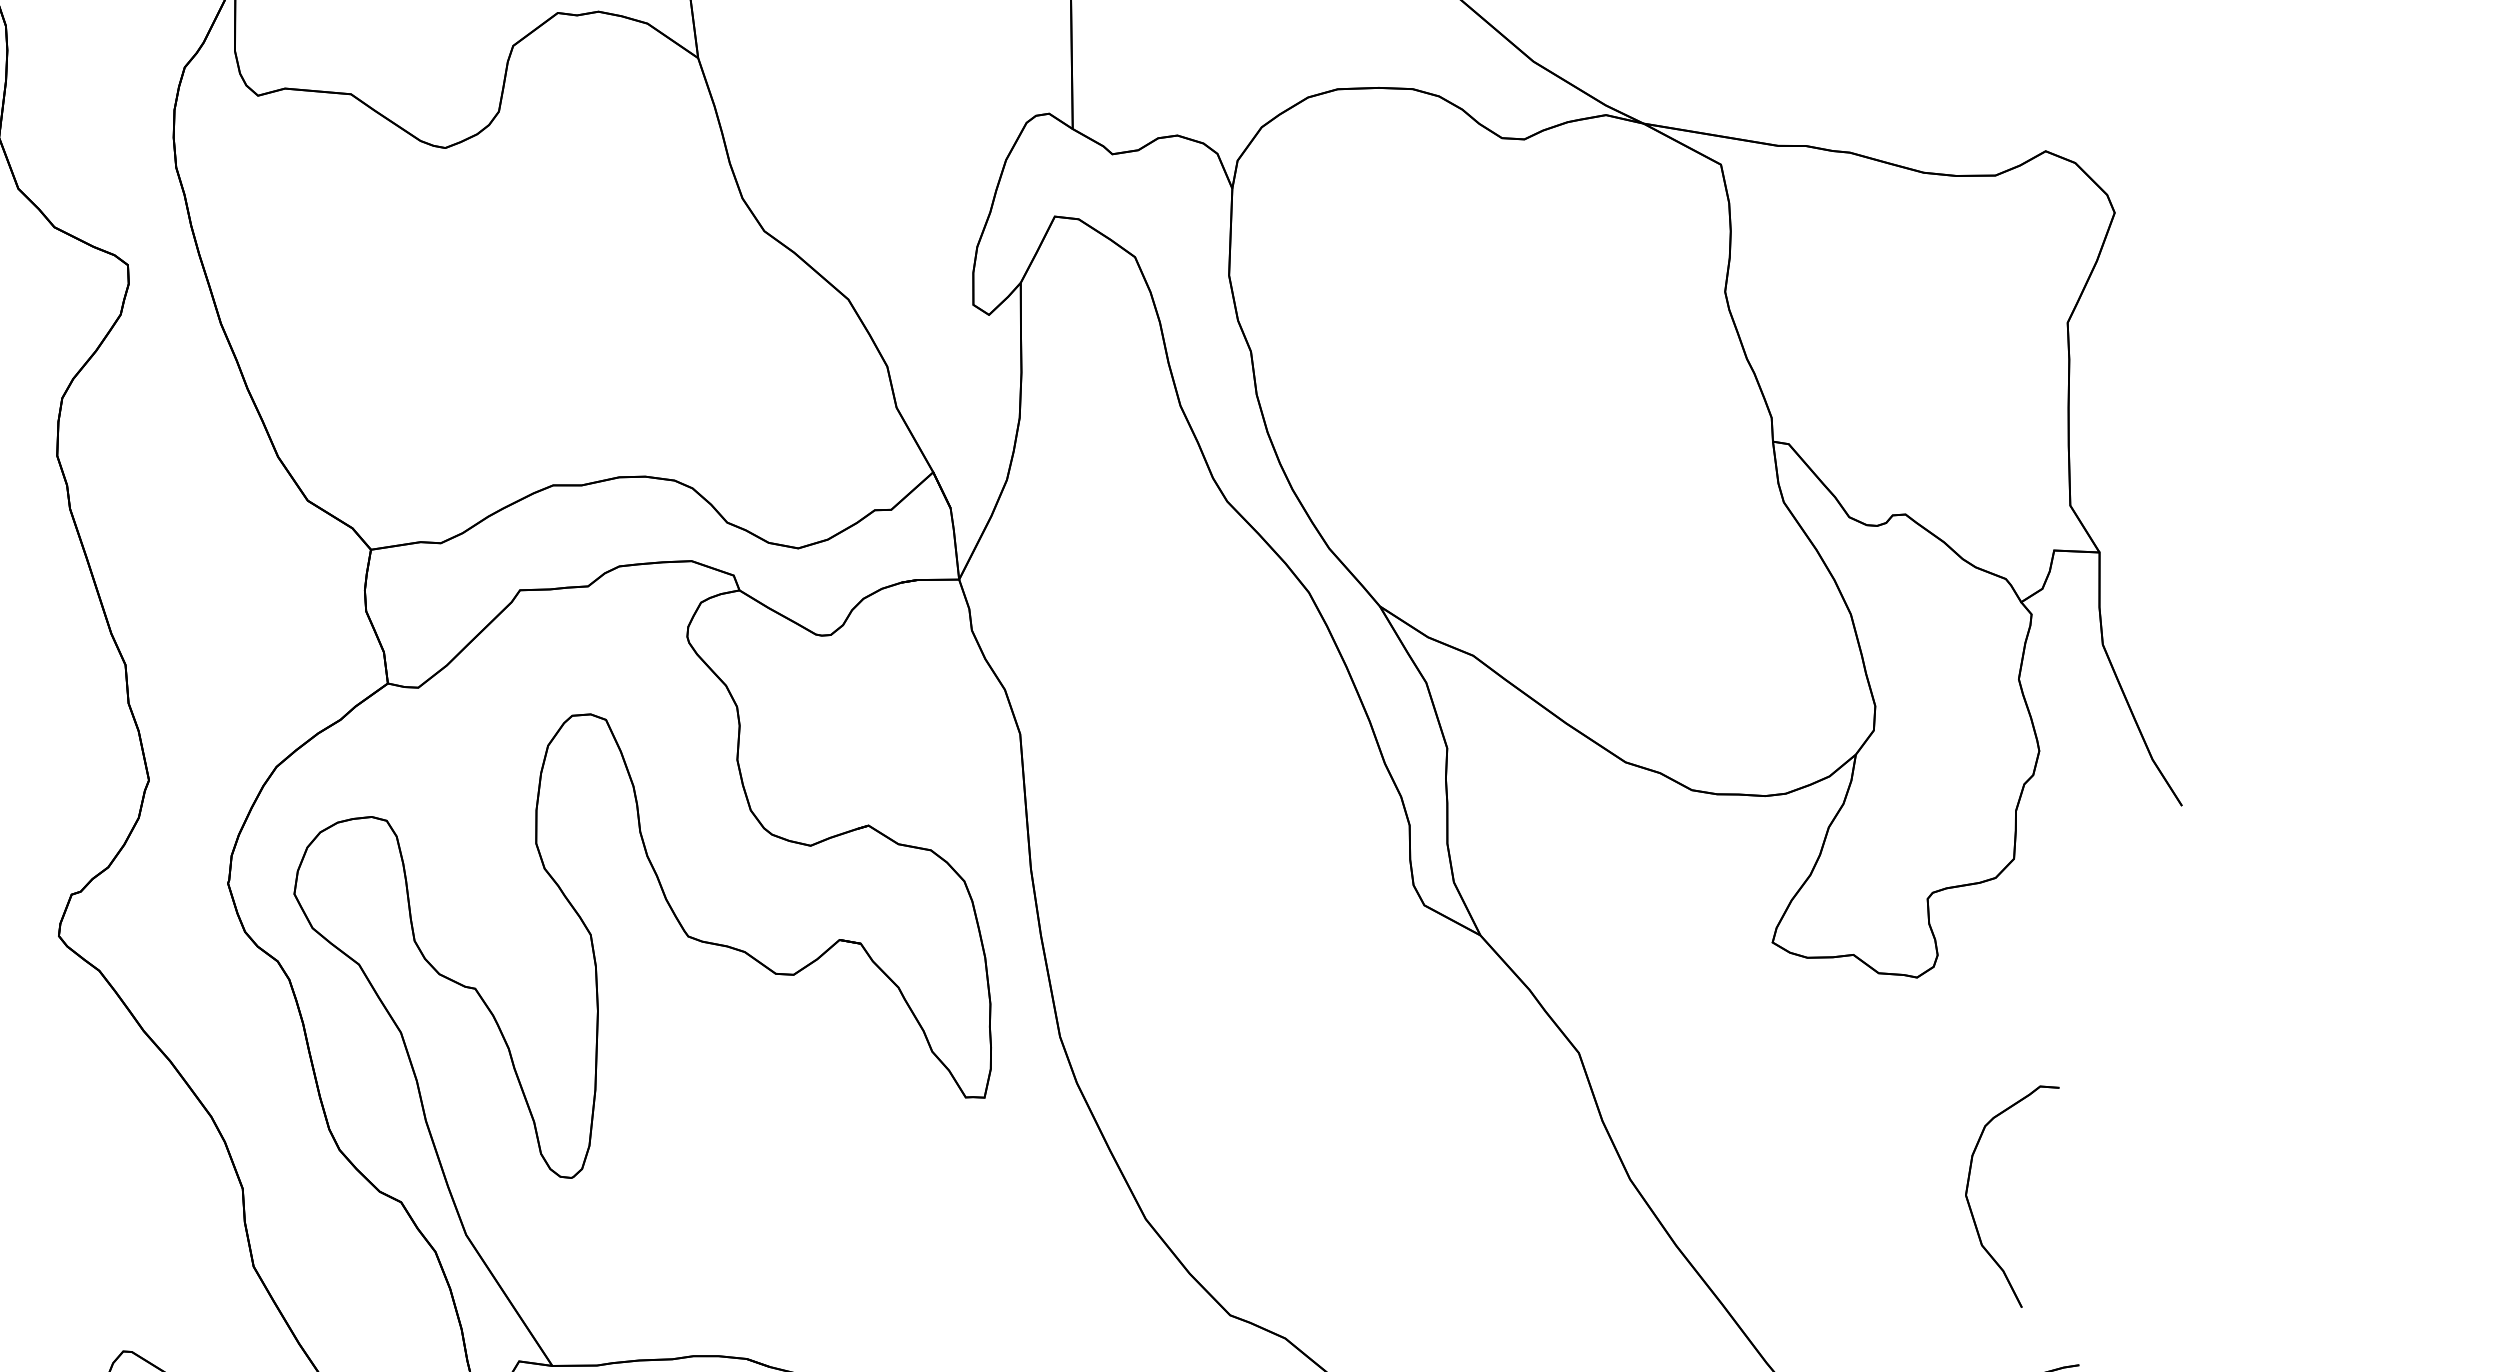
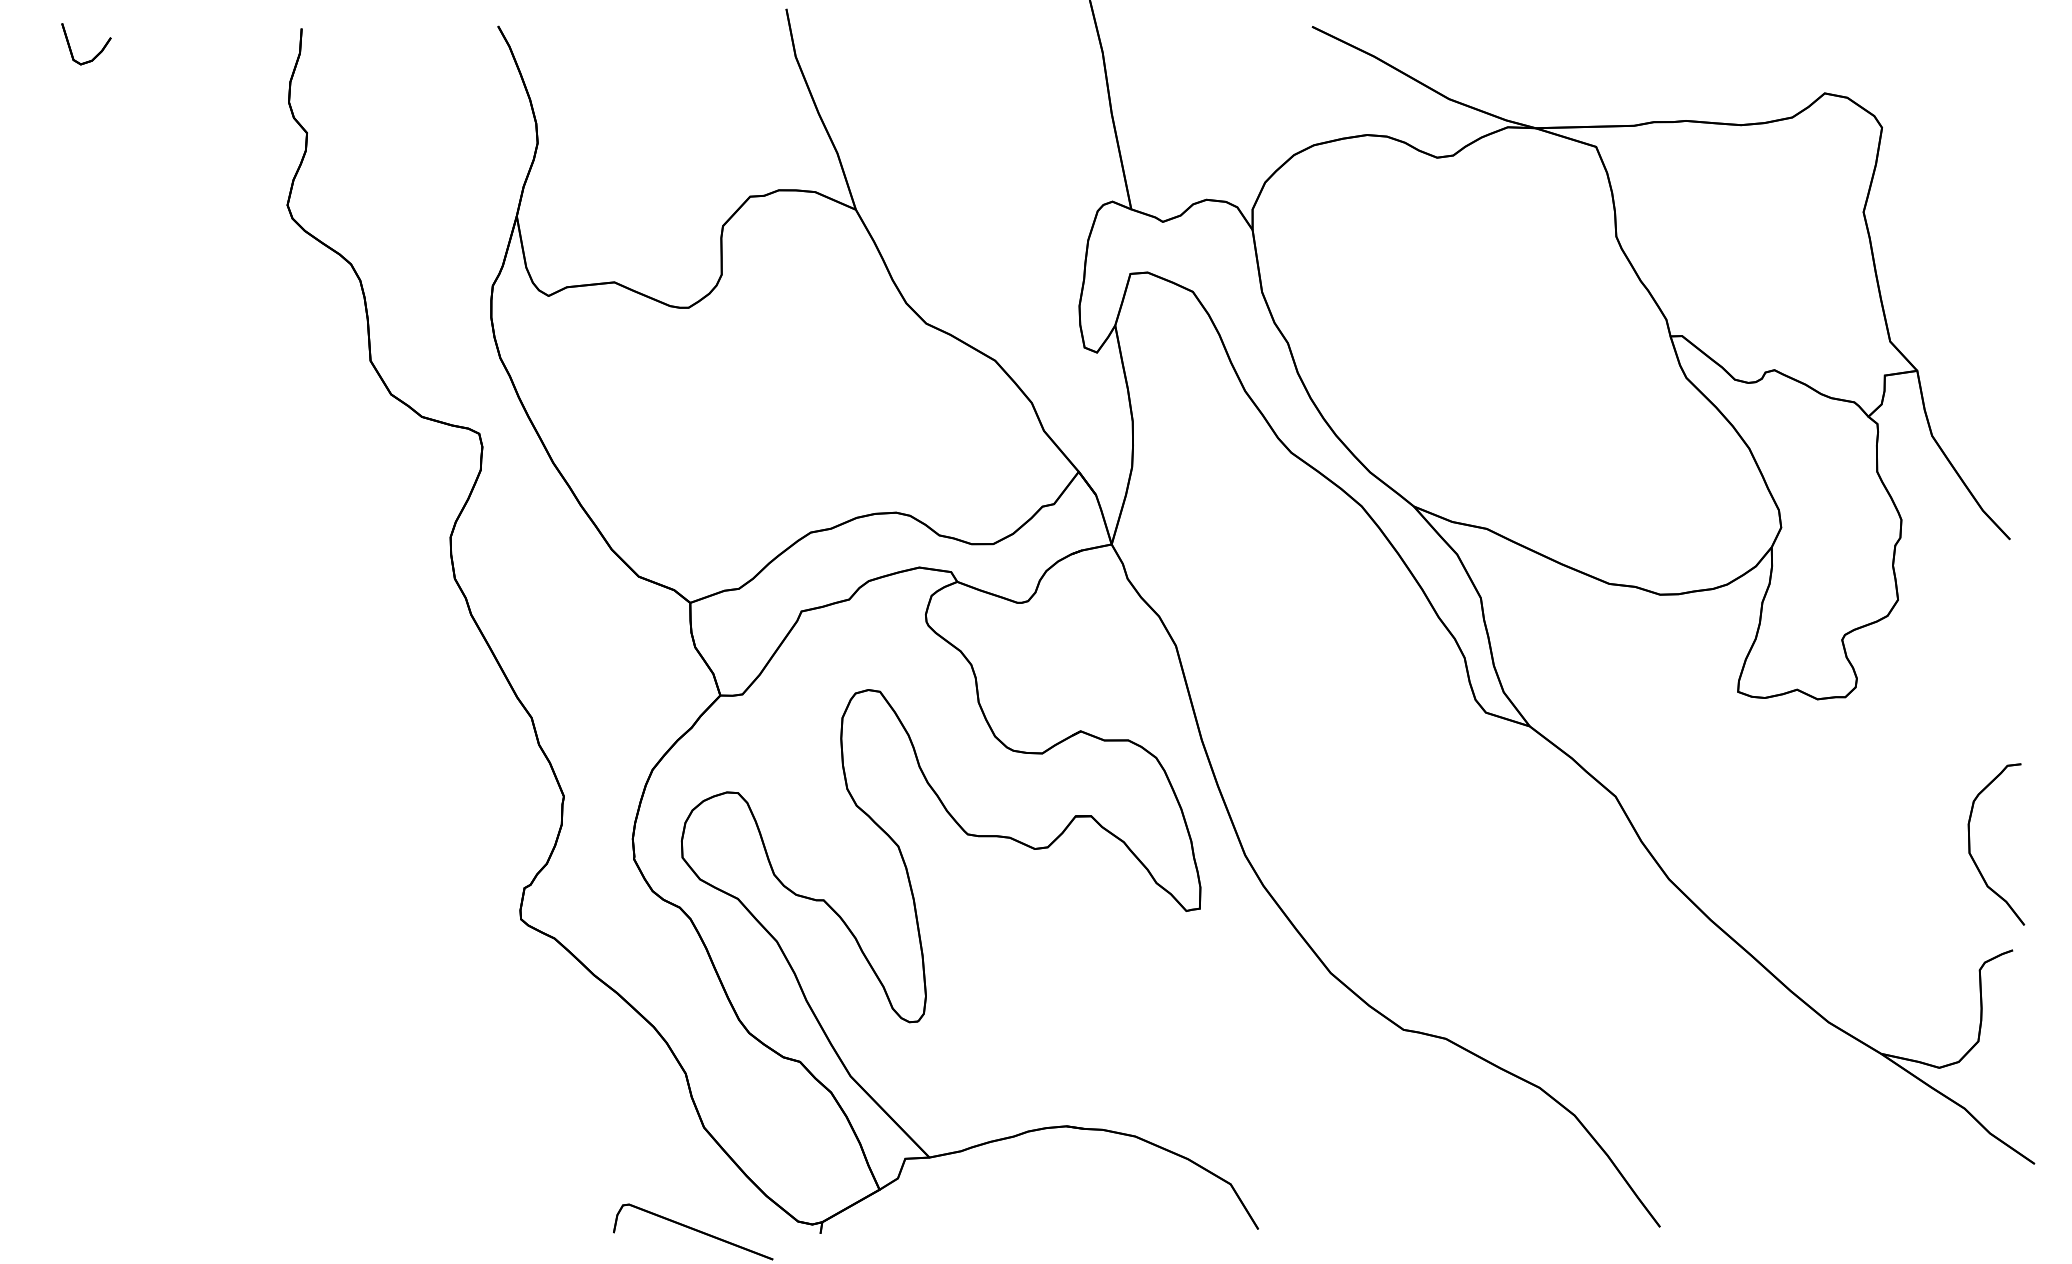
part: (1969, 1183) -> (1970, 844), moved

